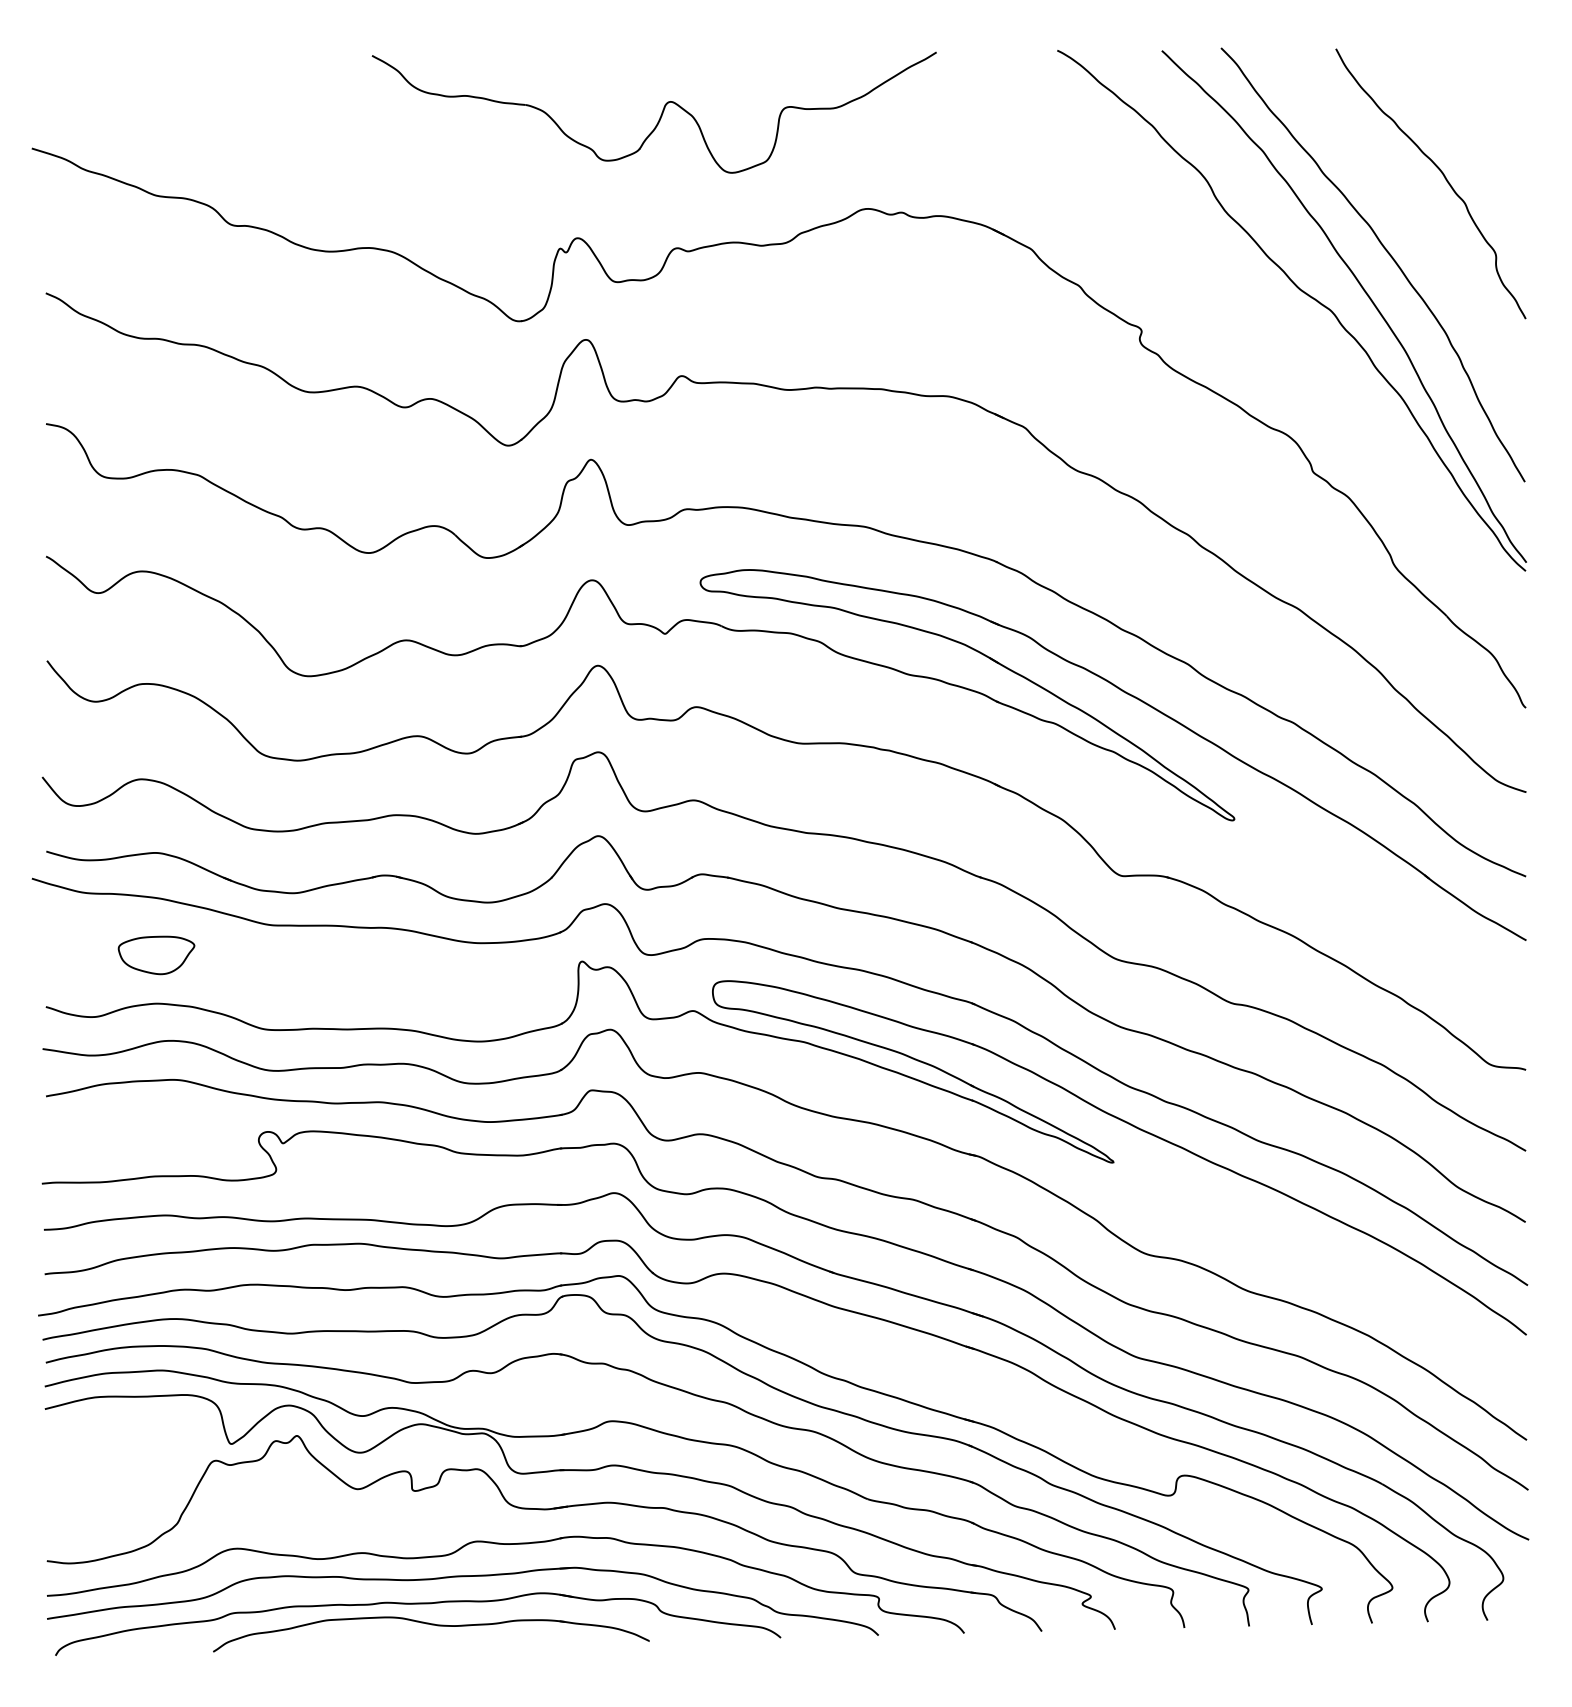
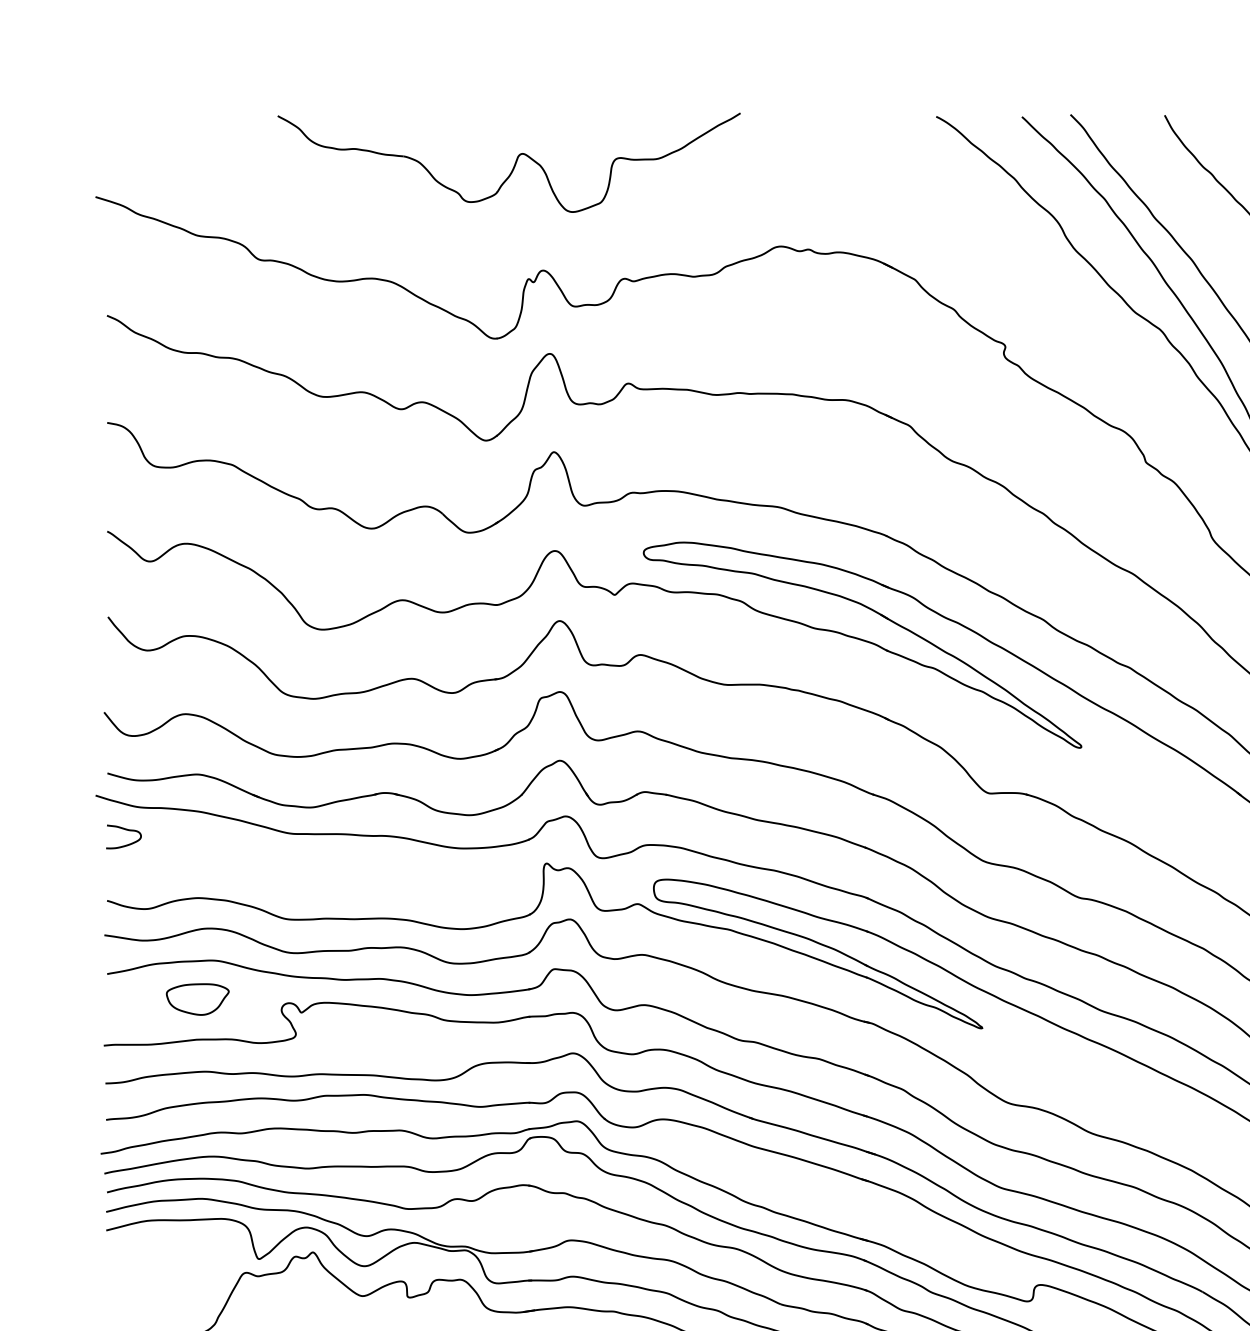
part: (660, 115) -> (514, 165), moved
curve: (66, 920) -> (123, 829), added
part: (156, 955) -> (197, 999), moved

